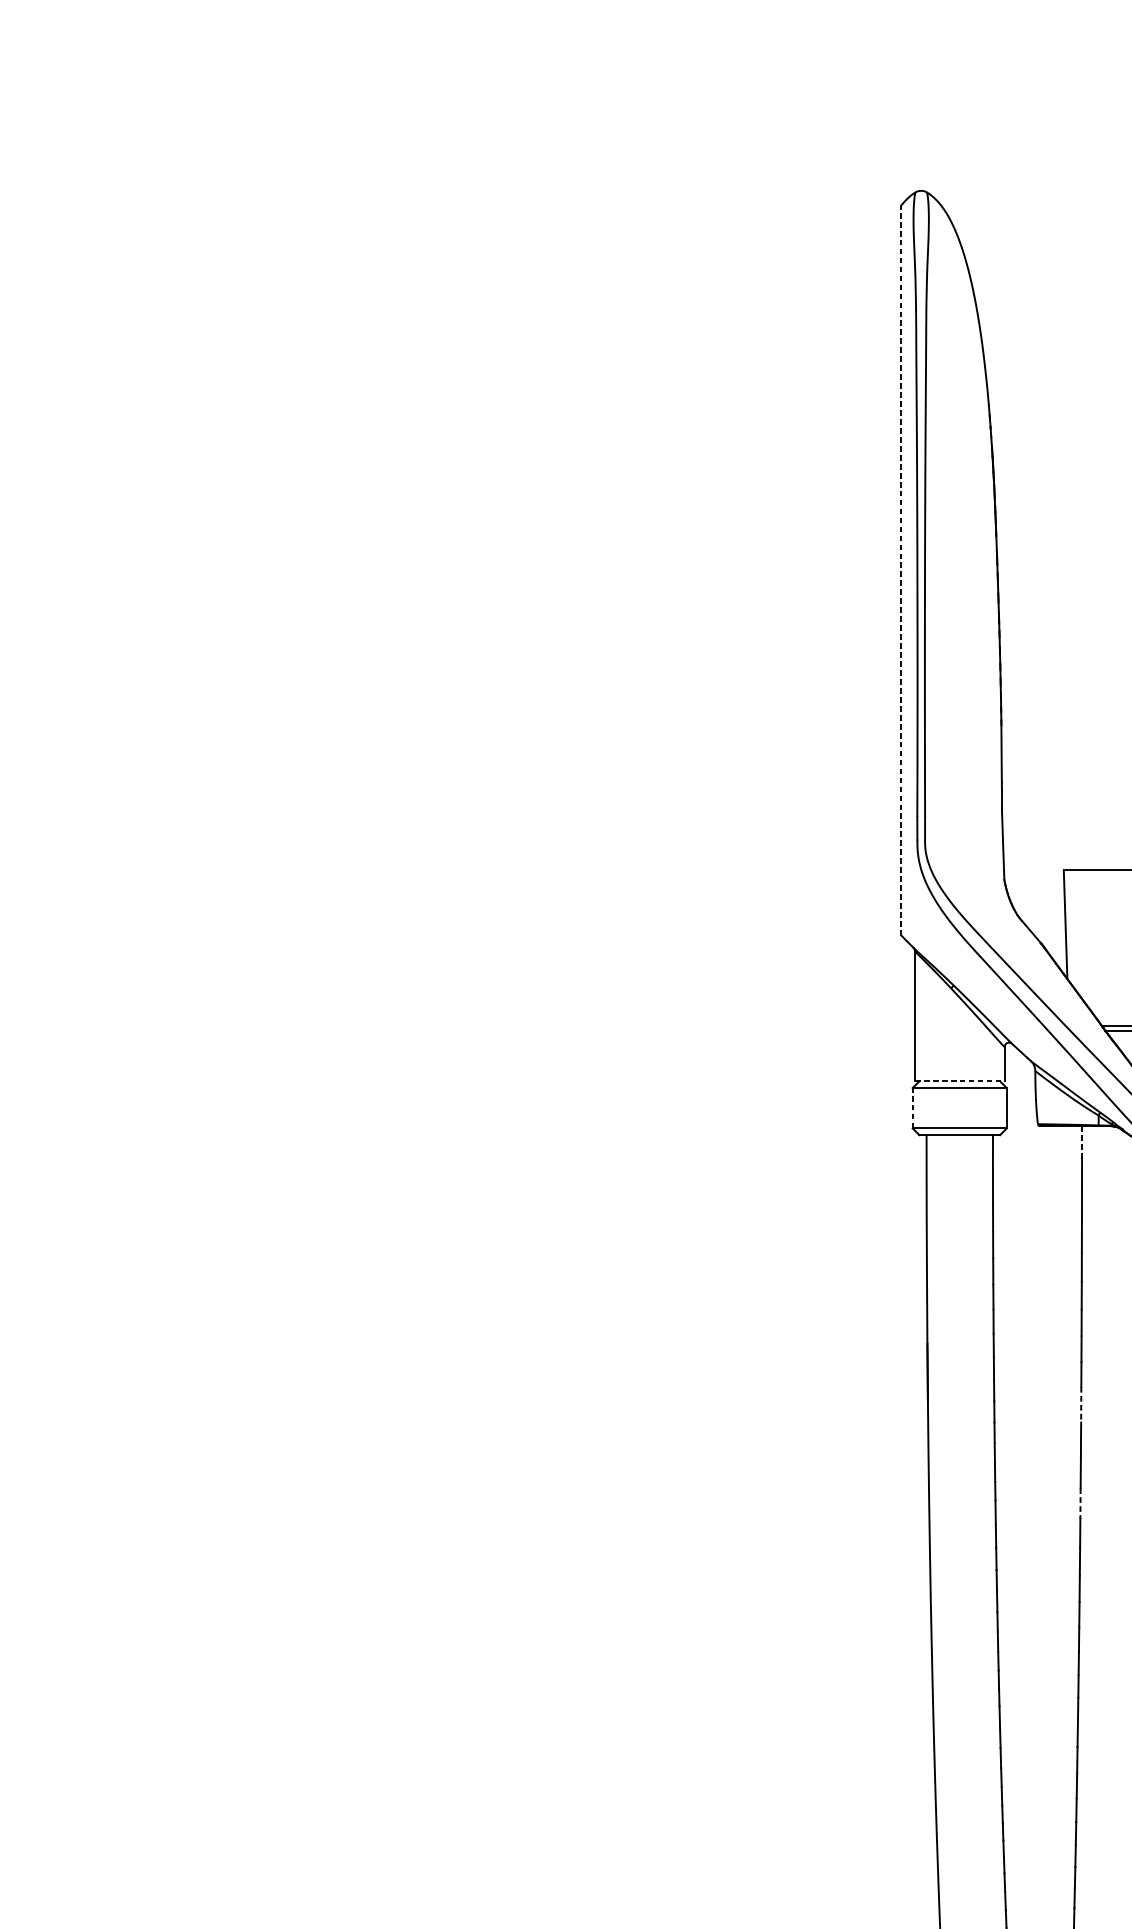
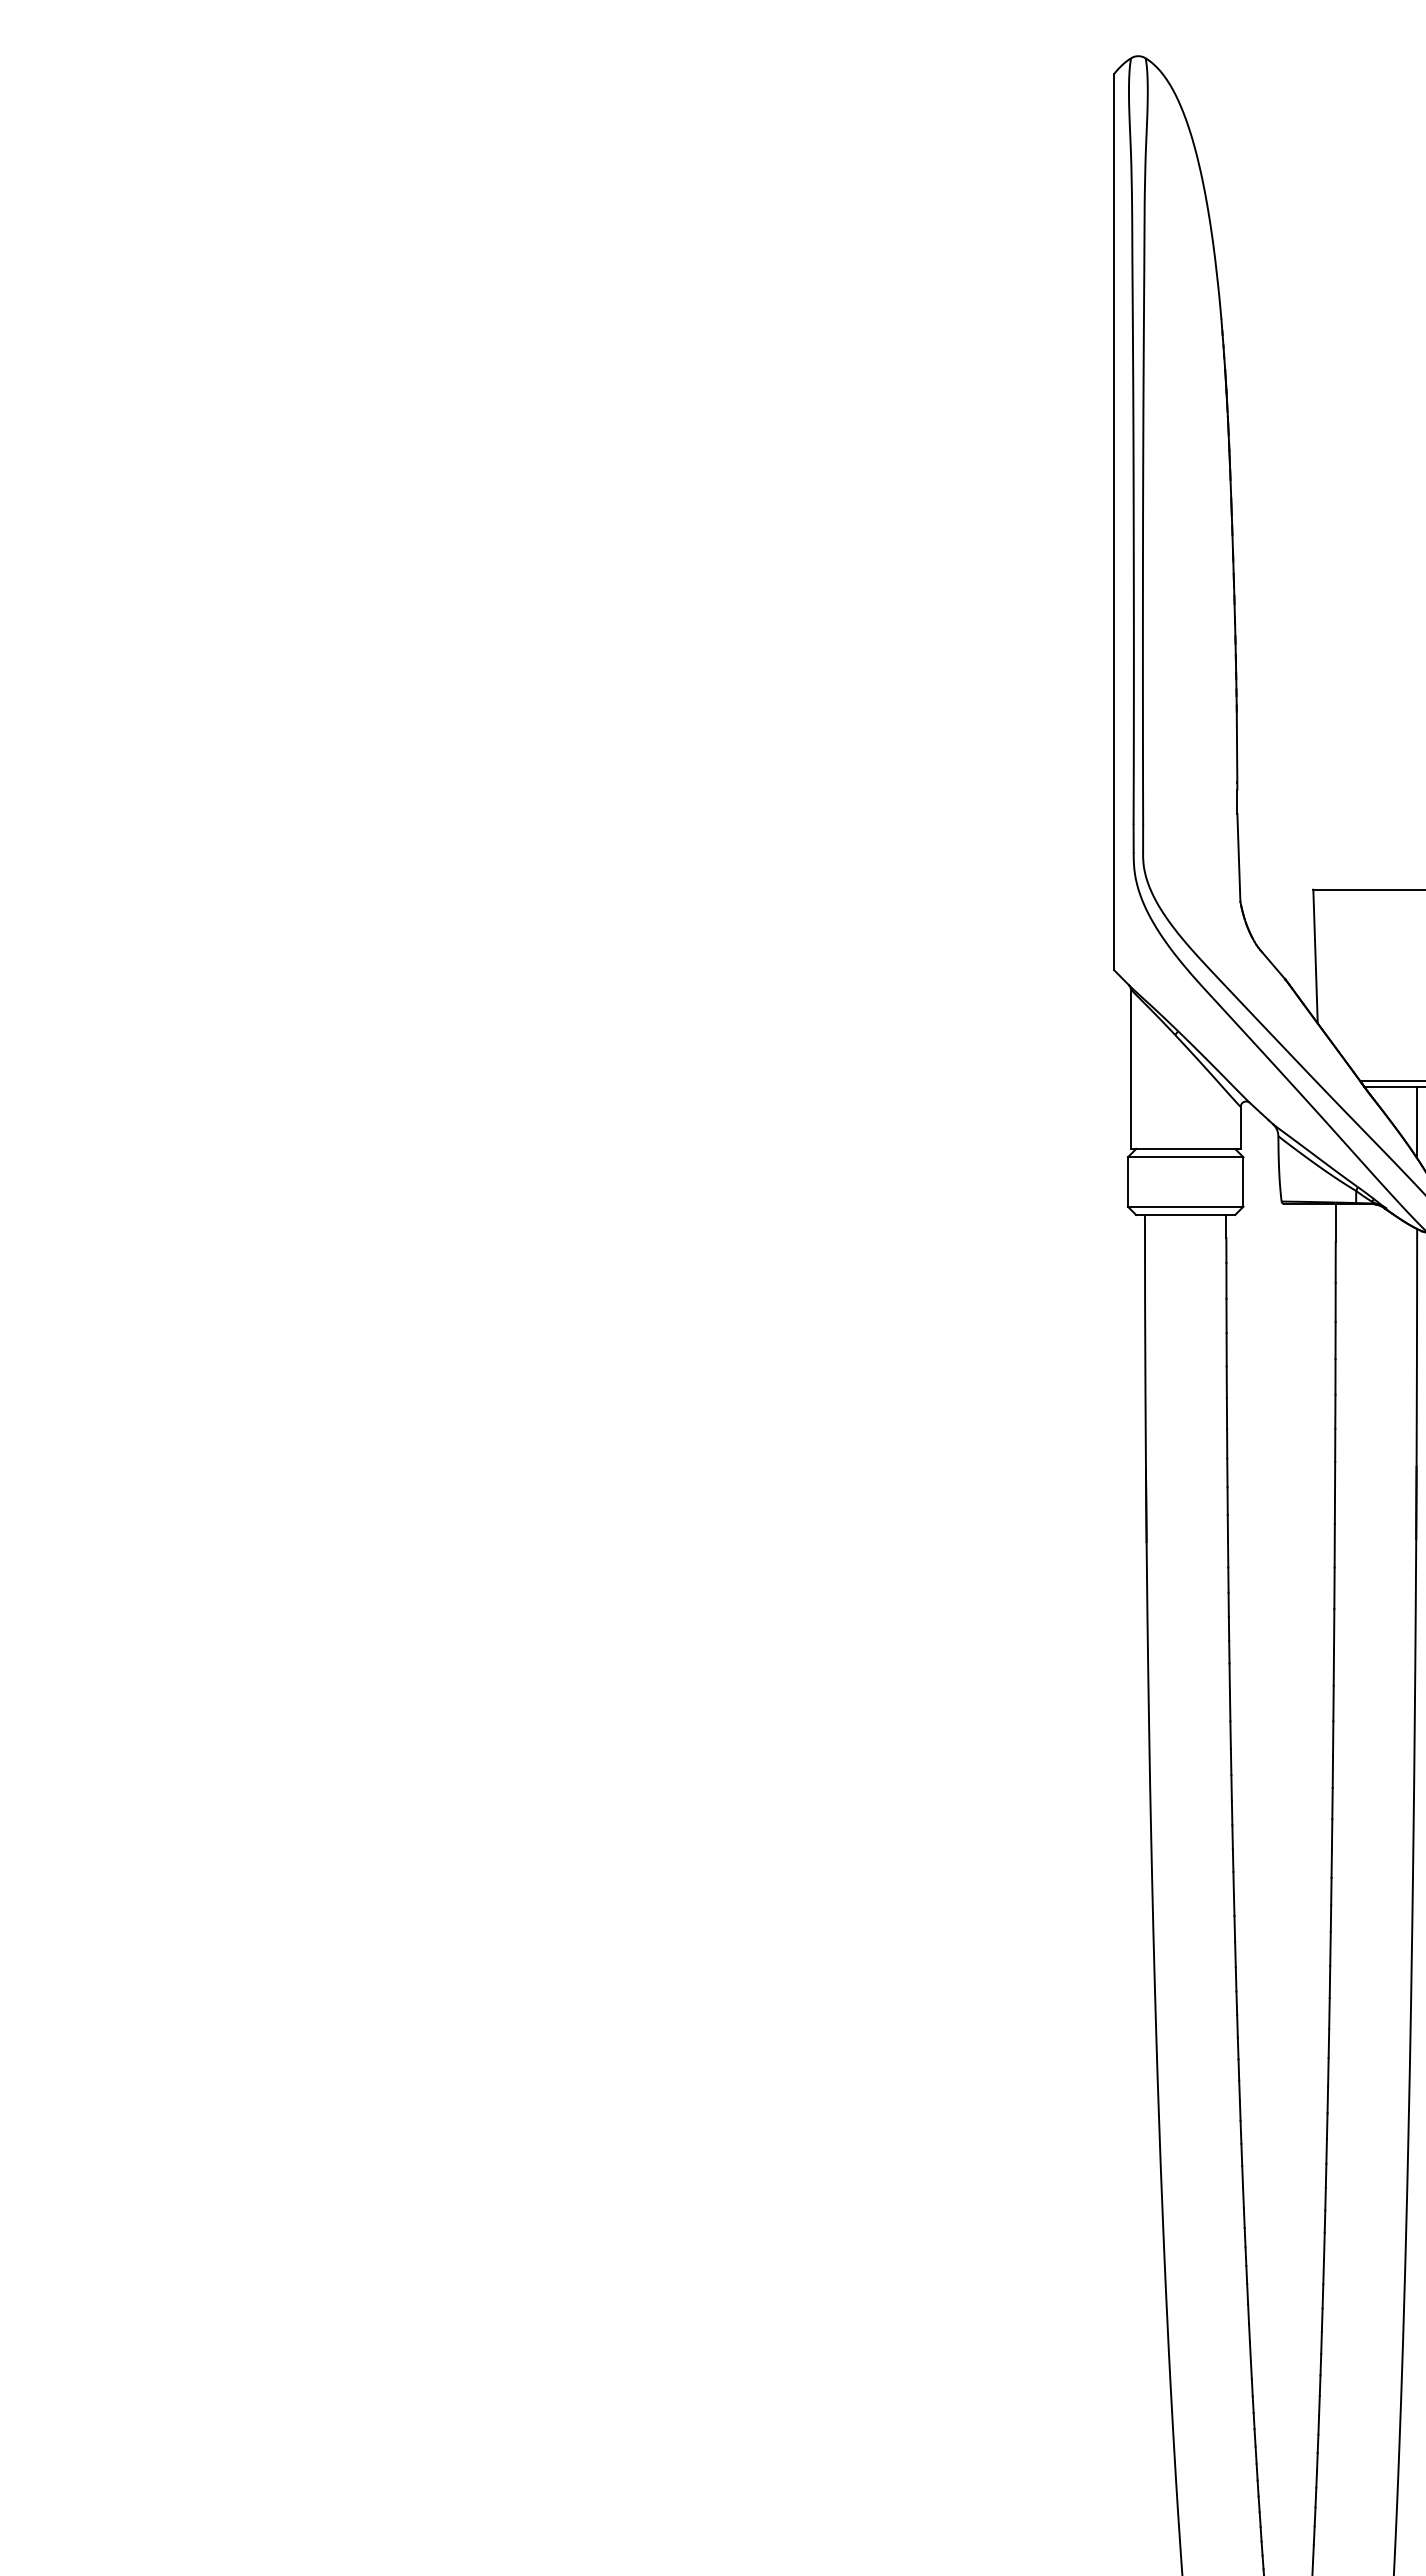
line: (901, 570) -> (1114, 521), dashed -> solid
line: (960, 1080) -> (1186, 1148), dashed -> solid
line: (912, 1107) -> (1127, 1181), dashed -> solid
line: (1081, 1142) -> (1335, 1223), dashed -> solid
line: (1081, 1404) -> (1334, 1545), dashed -> solid
line: (1080, 1503) -> (1333, 1667), dashed -> solid

